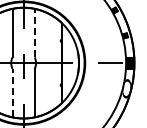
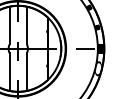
line: (34, 32) -> (26, 25), dashed -> solid
line: (12, 92) -> (9, 71), dashed -> solid

